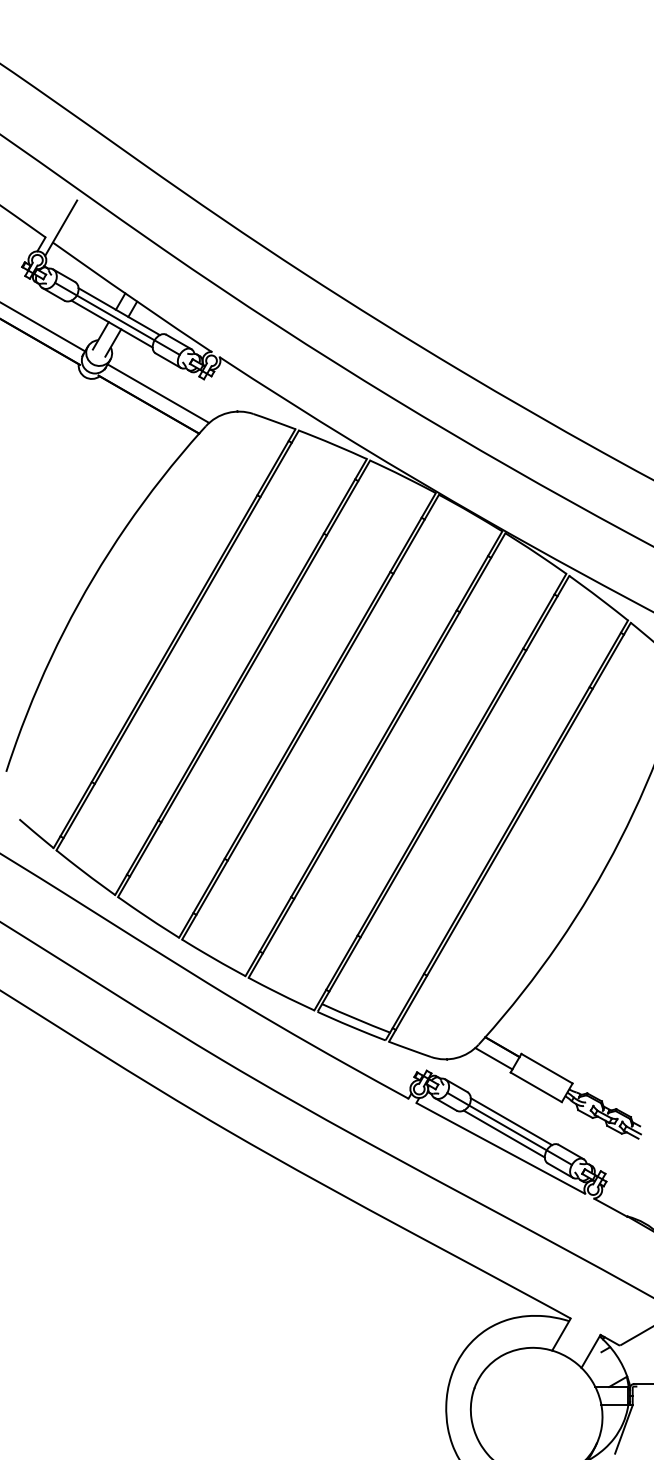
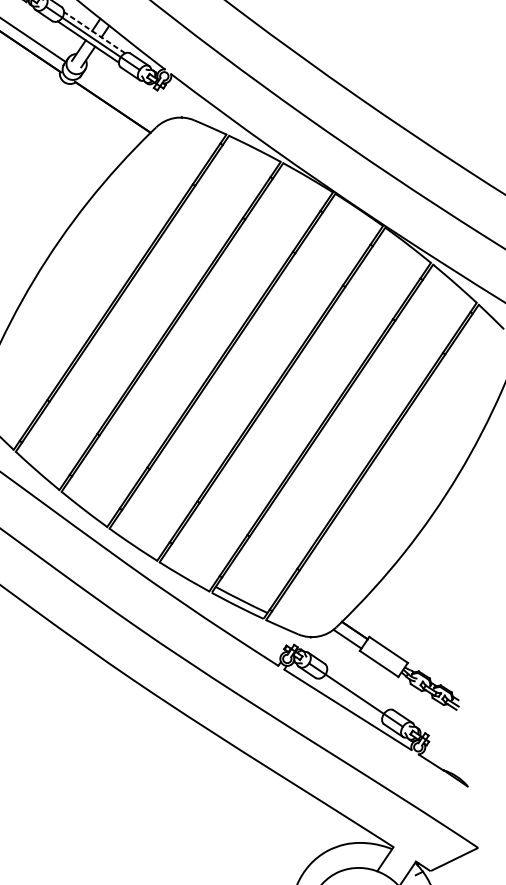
line: (119, 311) -> (94, 32), solid -> dashed
line: (158, 393) -> (120, 99), removed
line: (511, 1121) -> (357, 689), removed
line: (503, 1133) -> (350, 698), removed

